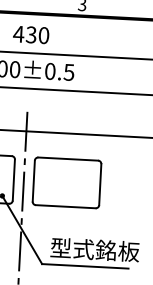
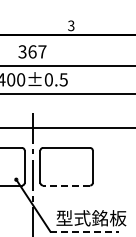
text: (31, 34) -> (32, 51), 430 -> 367
line: (65, 206) -> (66, 185), solid -> dashed
line: (85, 266) -> (84, 231), solid -> dashed

